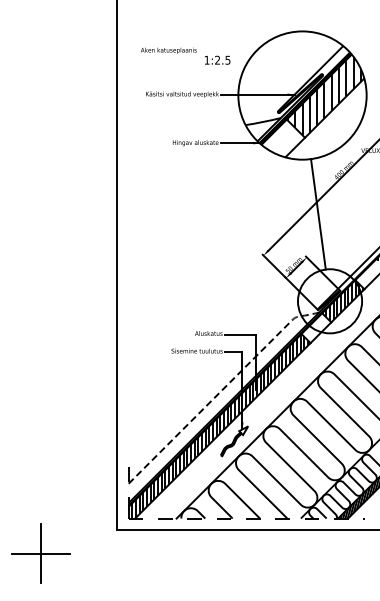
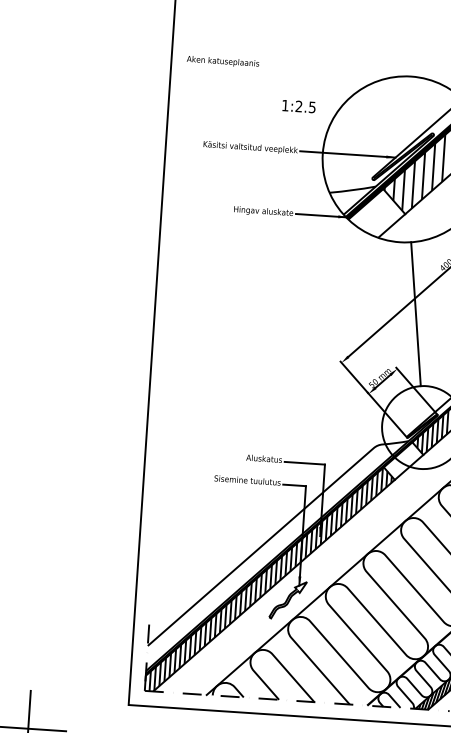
text: (168, 50) -> (222, 61), moved
line: (224, 387) -> (279, 529), dashed -> solid

